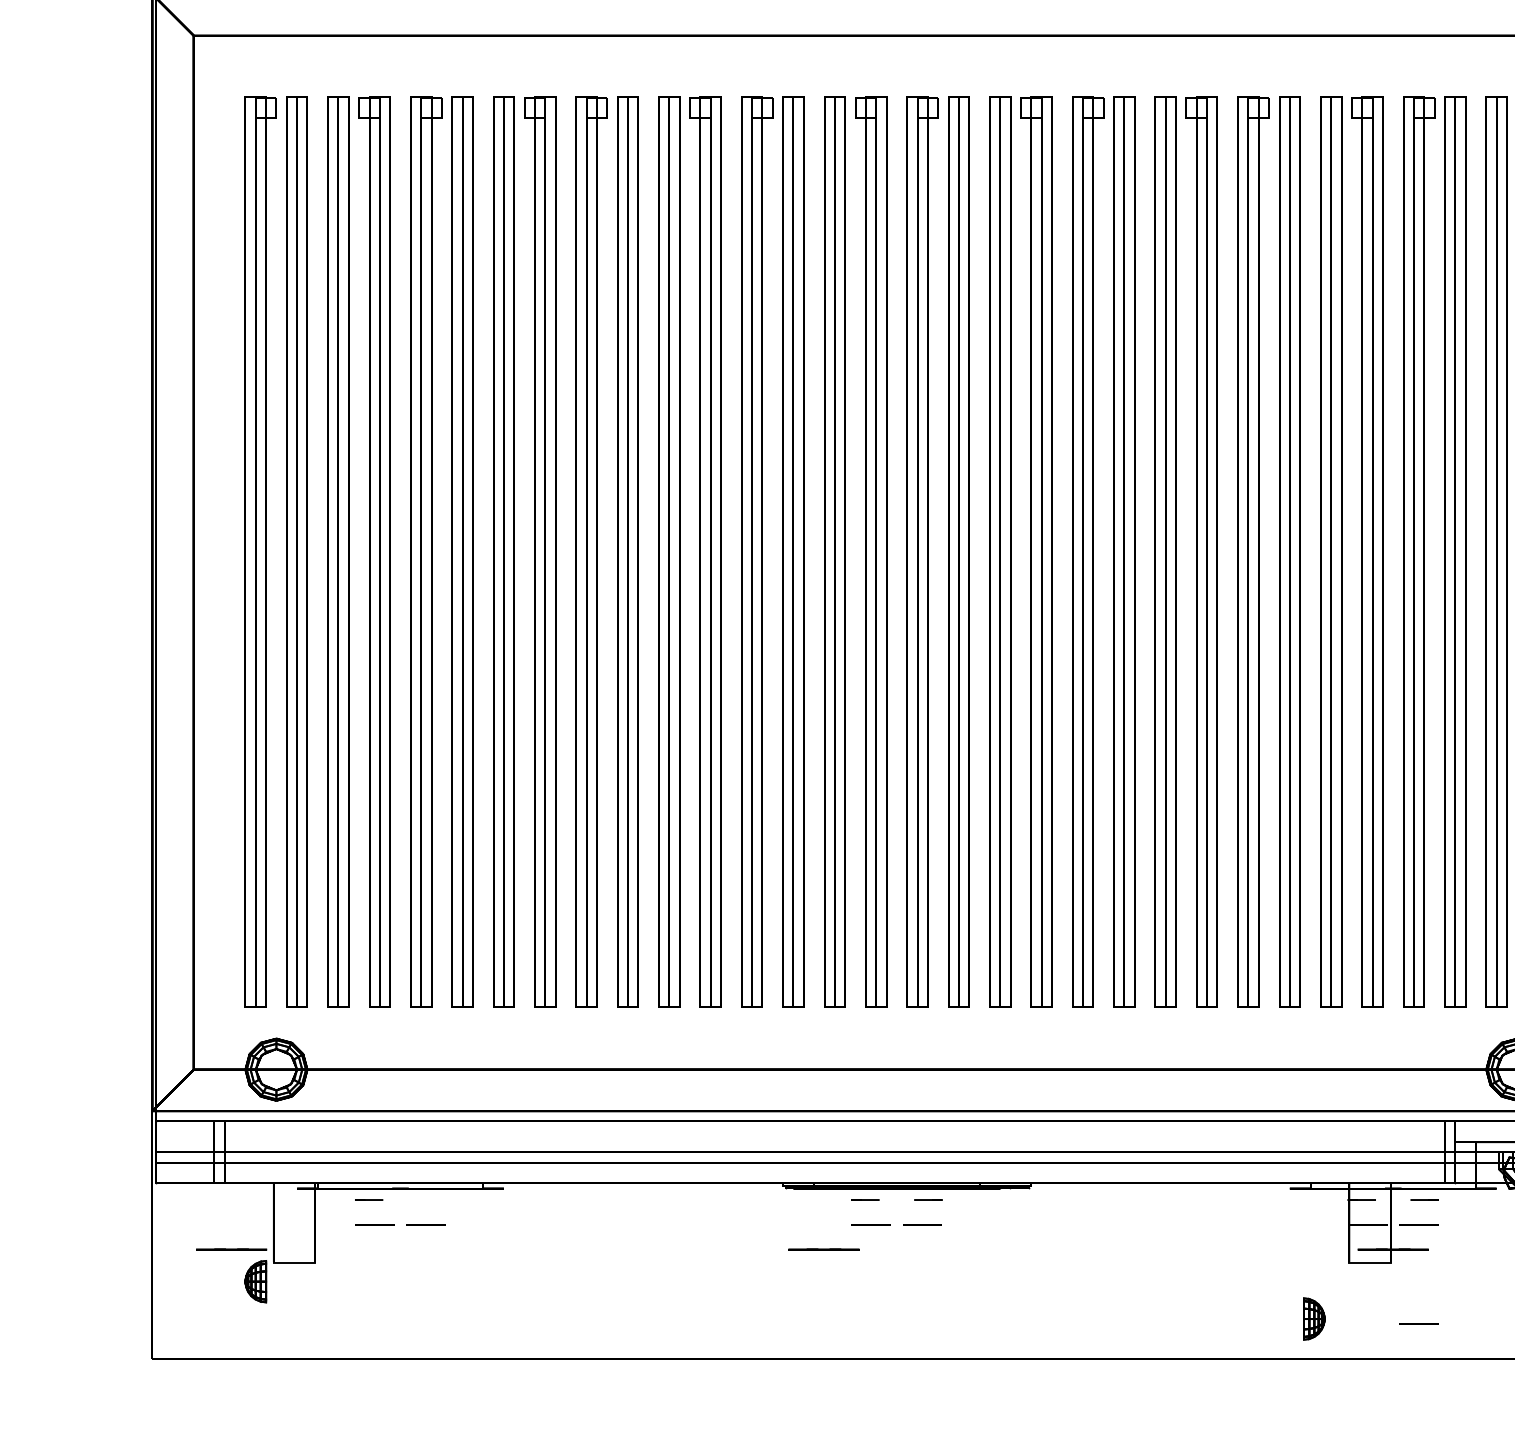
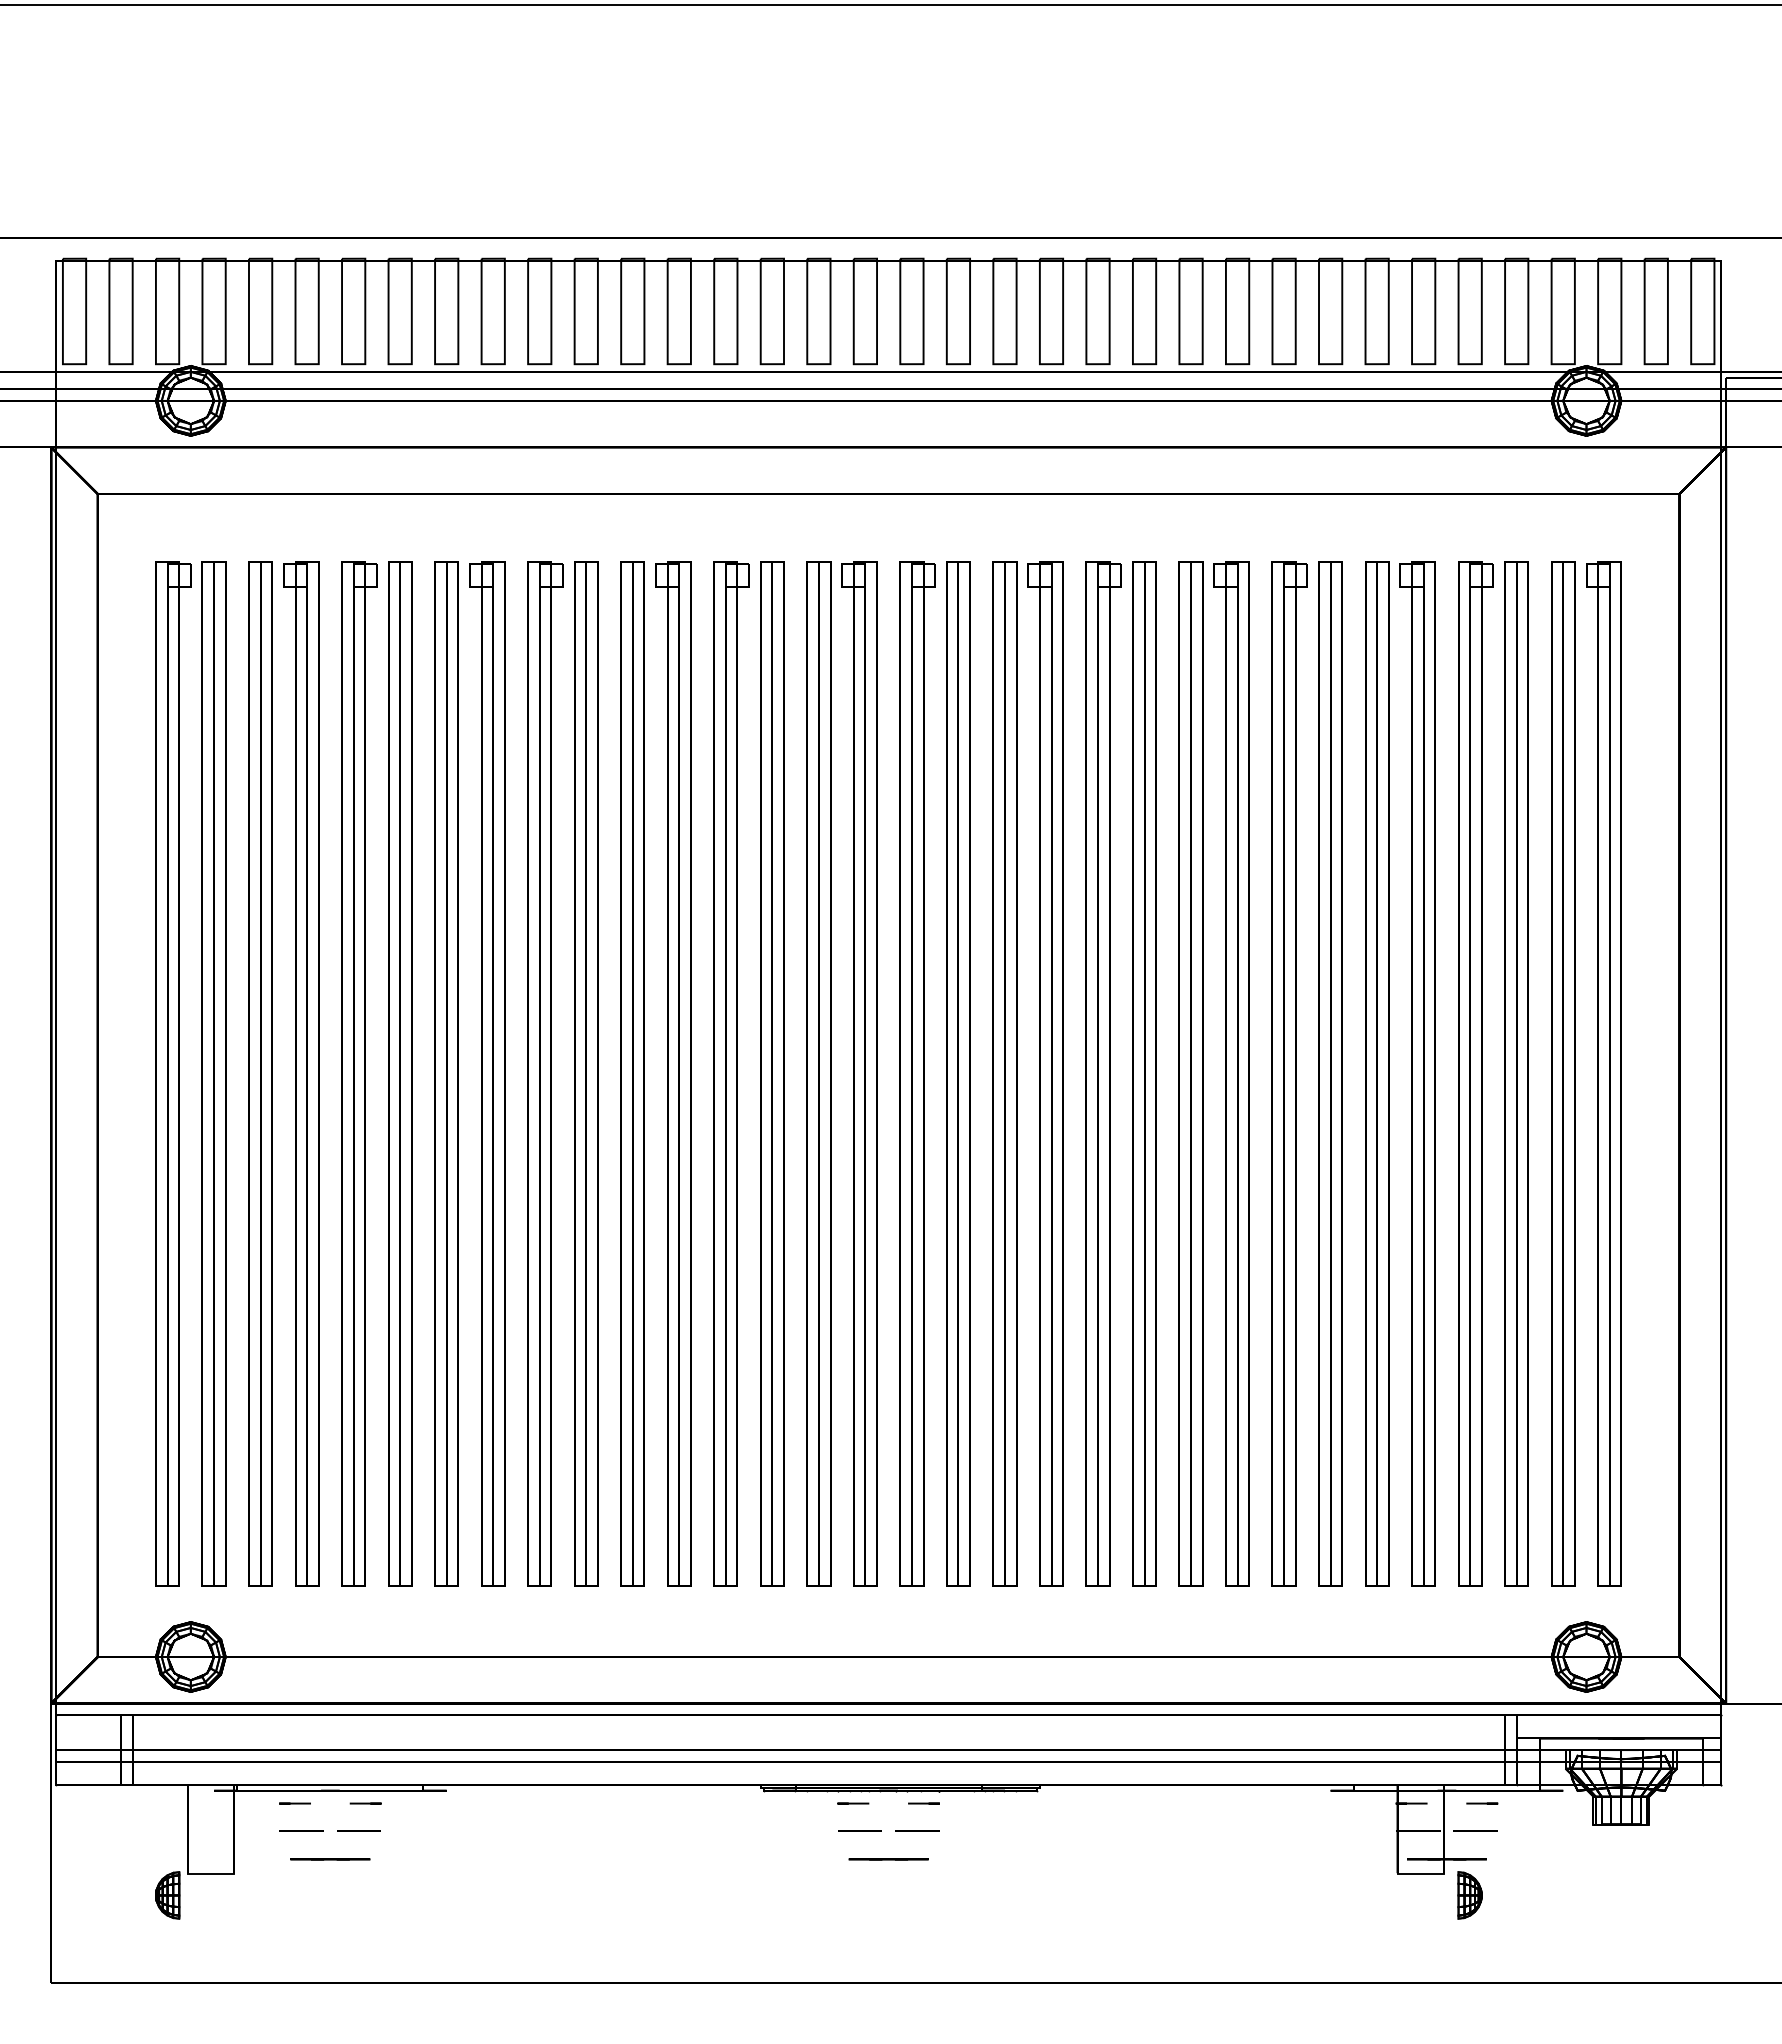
line: (431, 1199) -> (365, 1803), added
line: (231, 1249) -> (330, 1859), moved
line: (823, 1249) -> (888, 1859), moved
part: (1313, 1319) -> (1469, 1895), moved
line: (1418, 1322) -> (1475, 1941), removed

